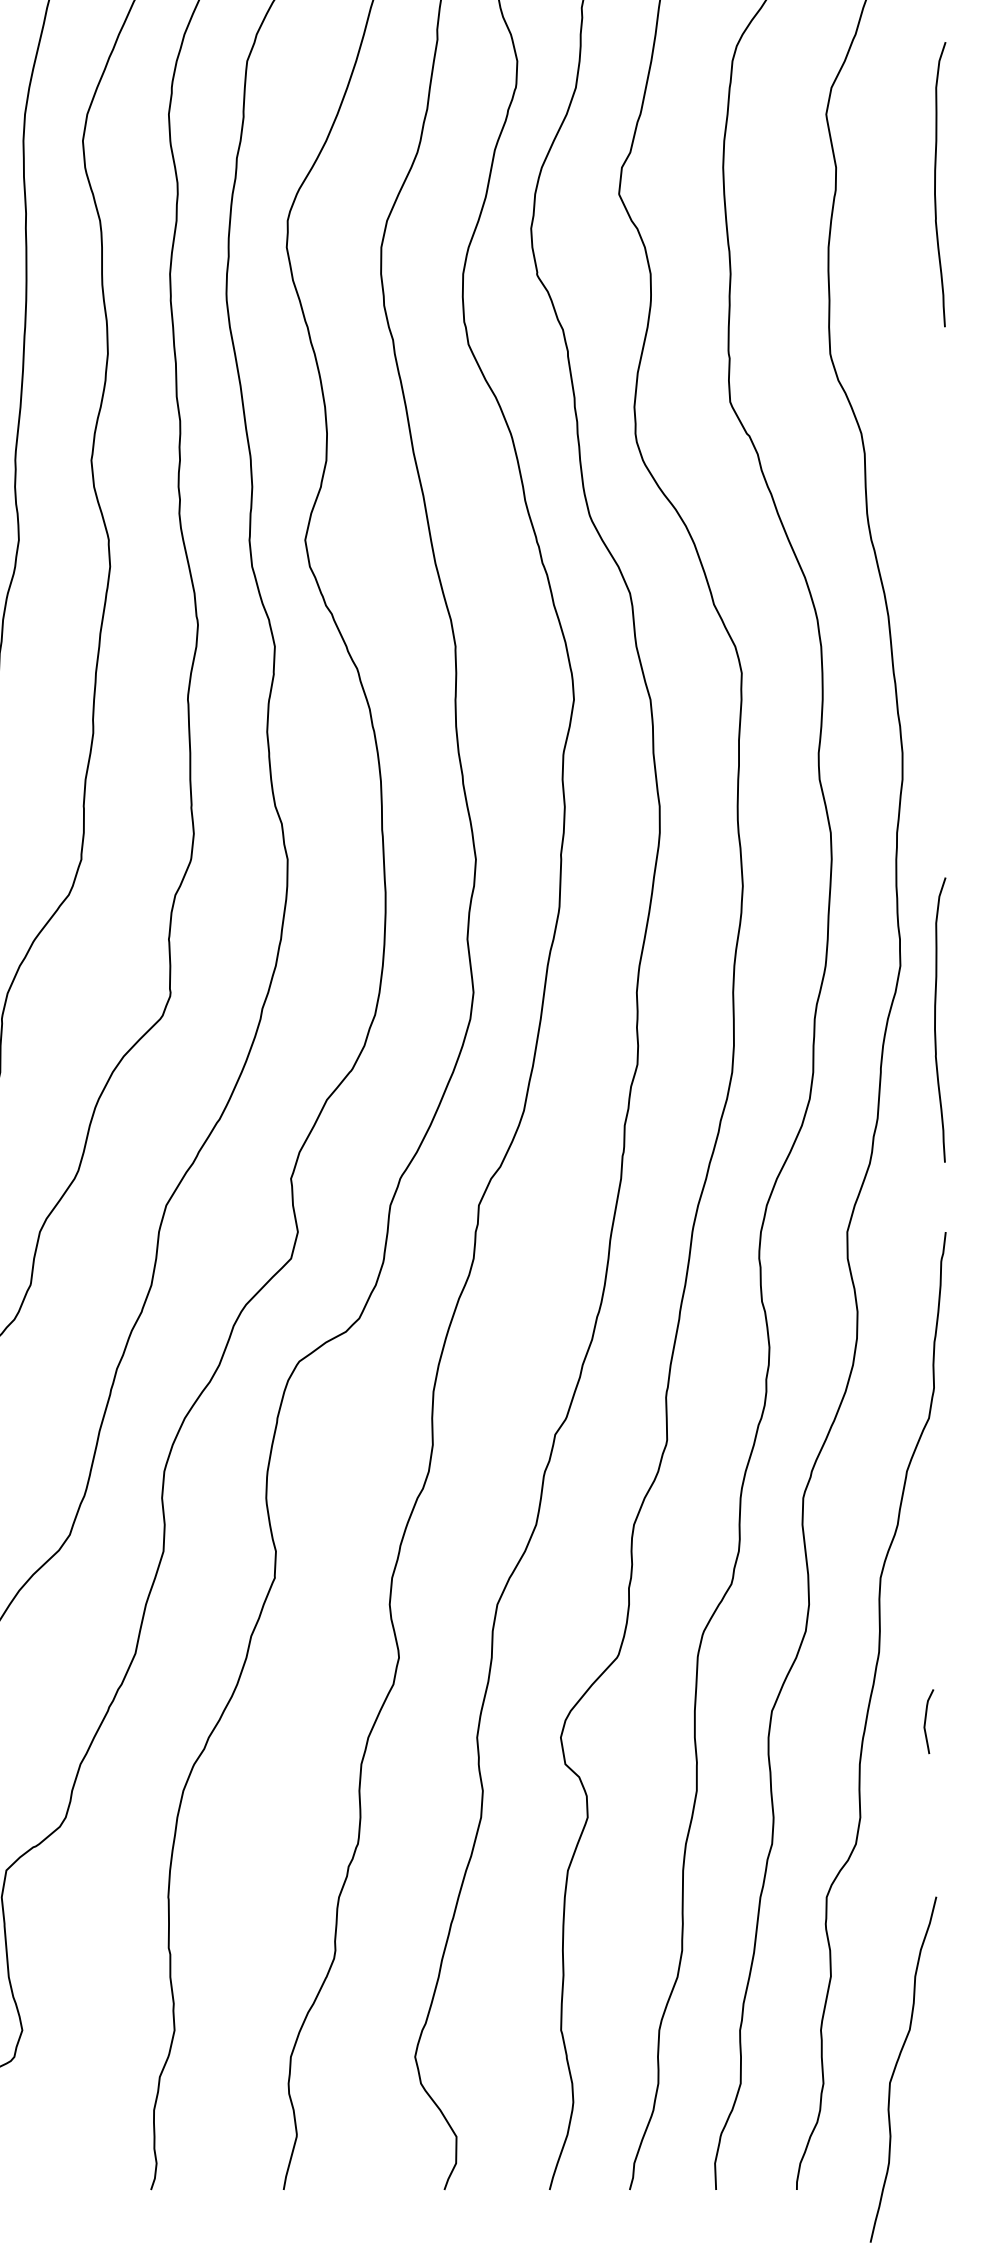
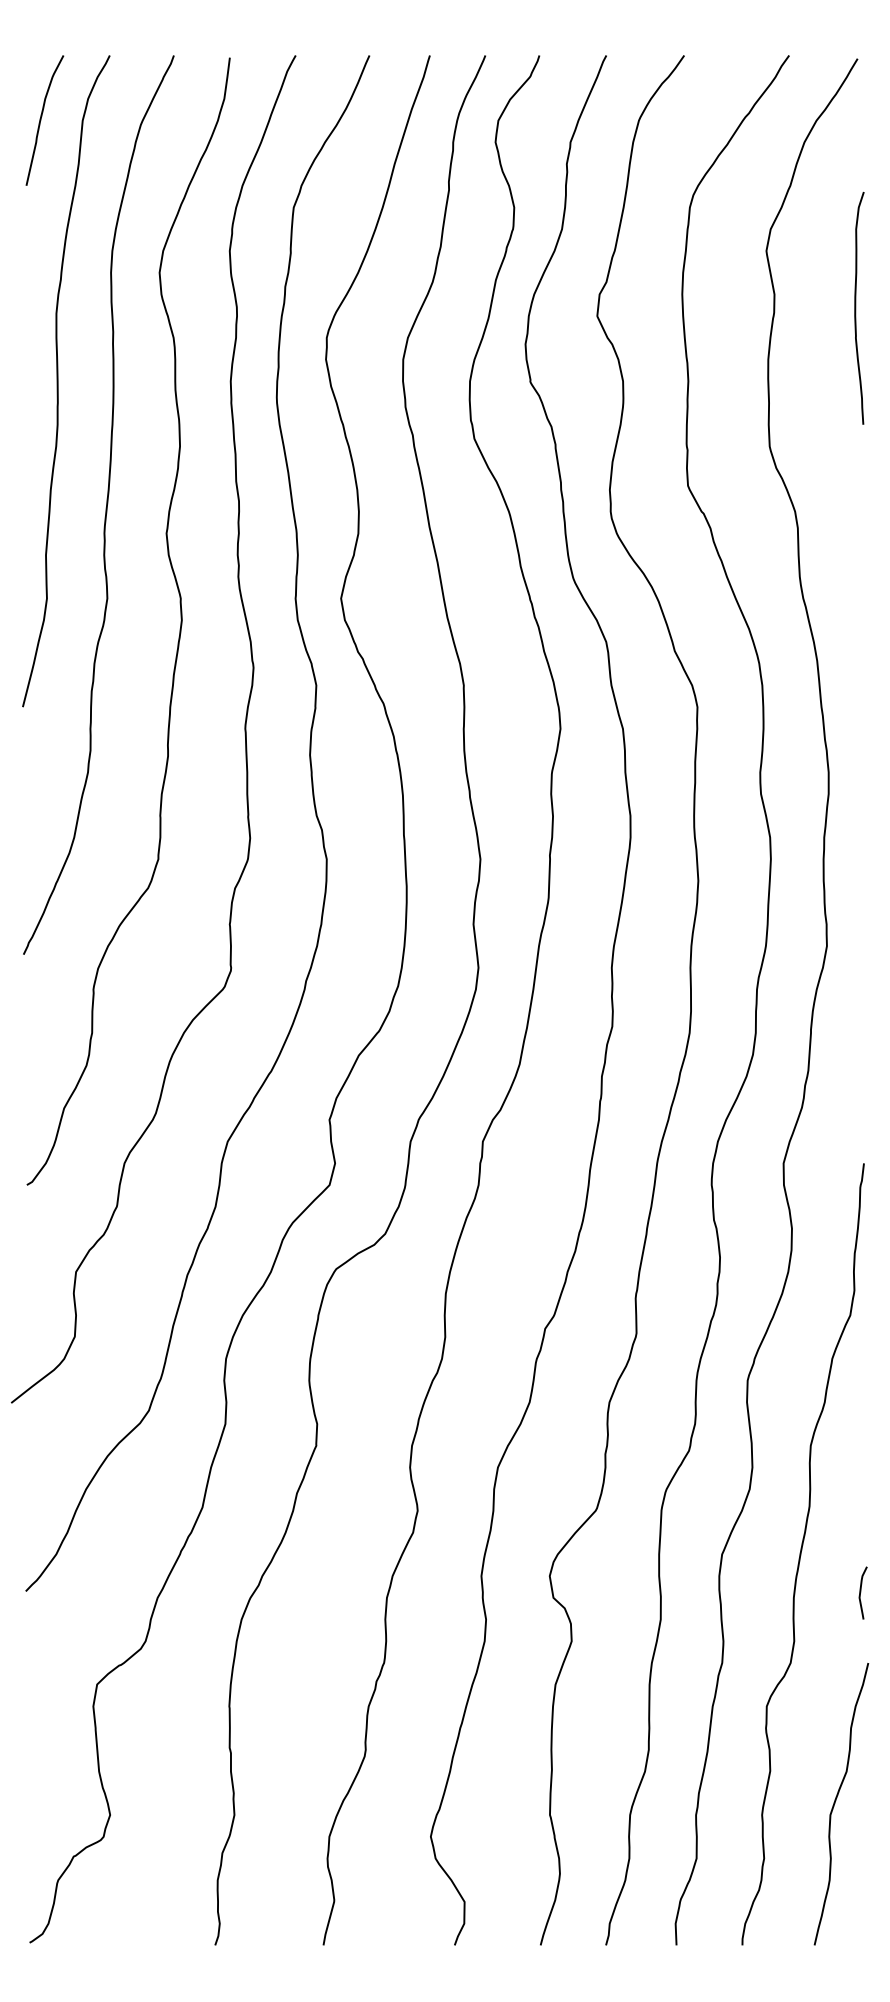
curve: (936, 1019) -> (856, 989), removed
curve: (926, 1720) -> (861, 1592), moved
curve: (896, 2068) -> (835, 1803), moved

